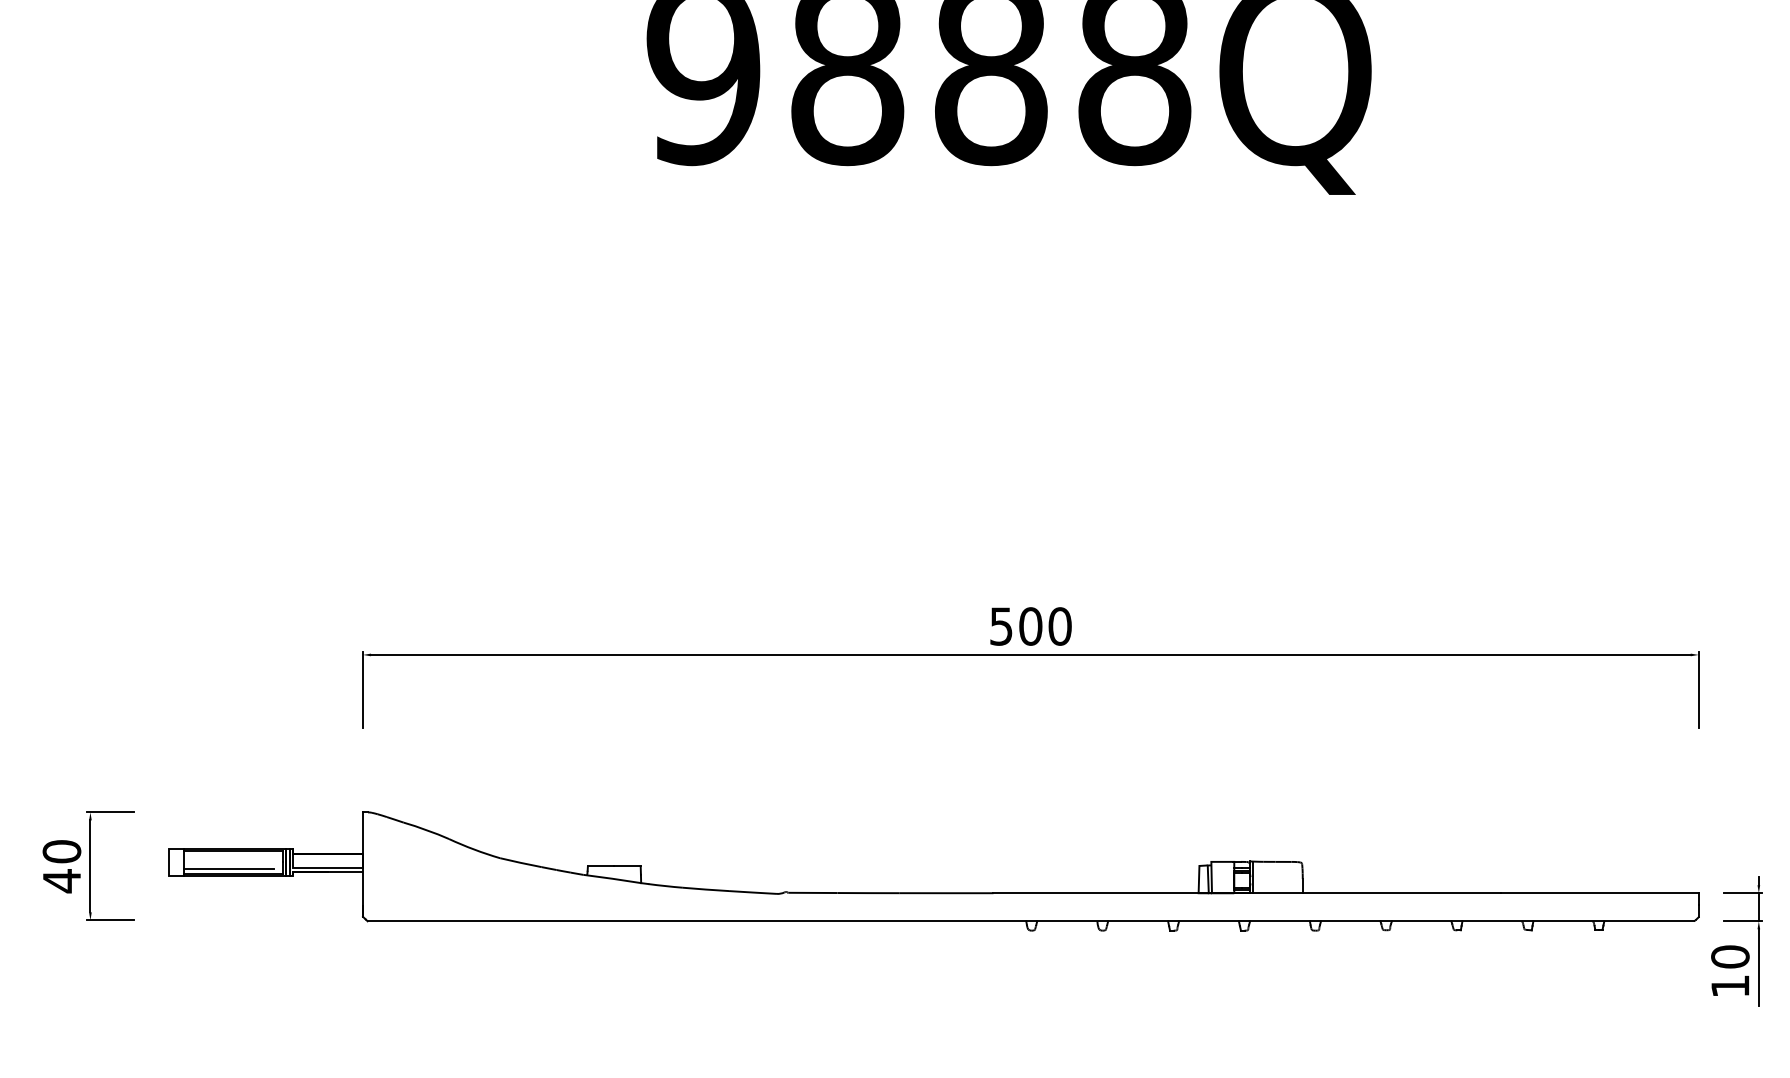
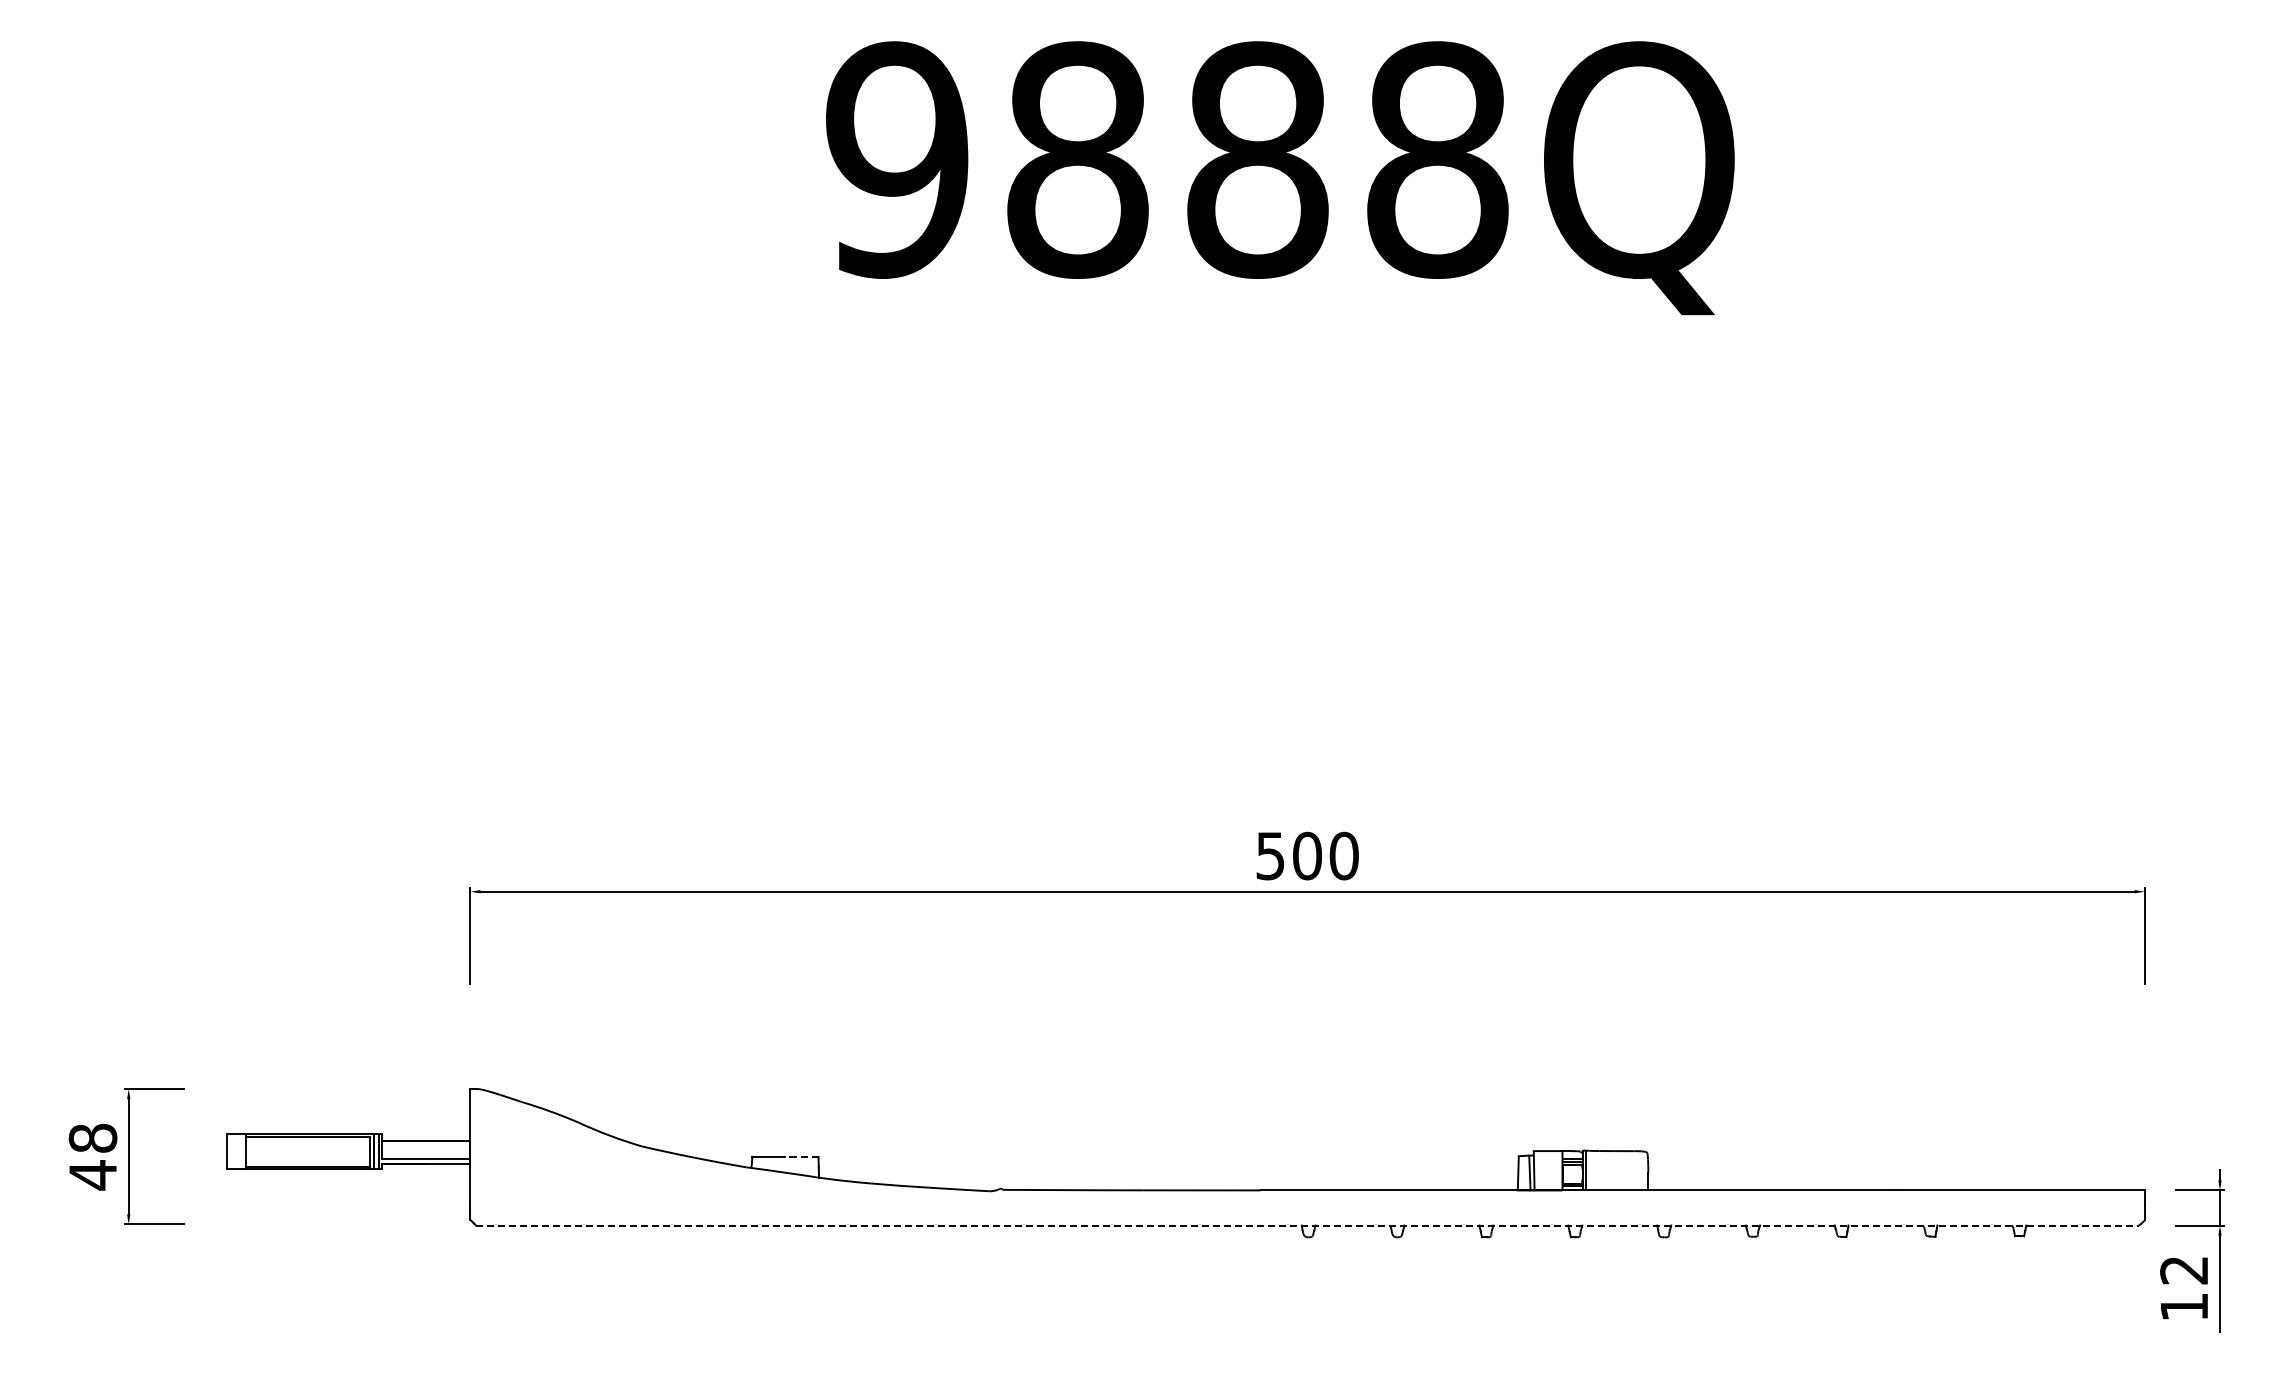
text: (62, 851) -> (93, 1137), 40 -> 48
line: (627, 866) -> (801, 1156), solid -> dashed
line: (228, 869) -> (301, 1160), removed
line: (1031, 921) -> (1308, 1225), solid -> dashed
text: (1730, 956) -> (2184, 1269), 10 -> 12

